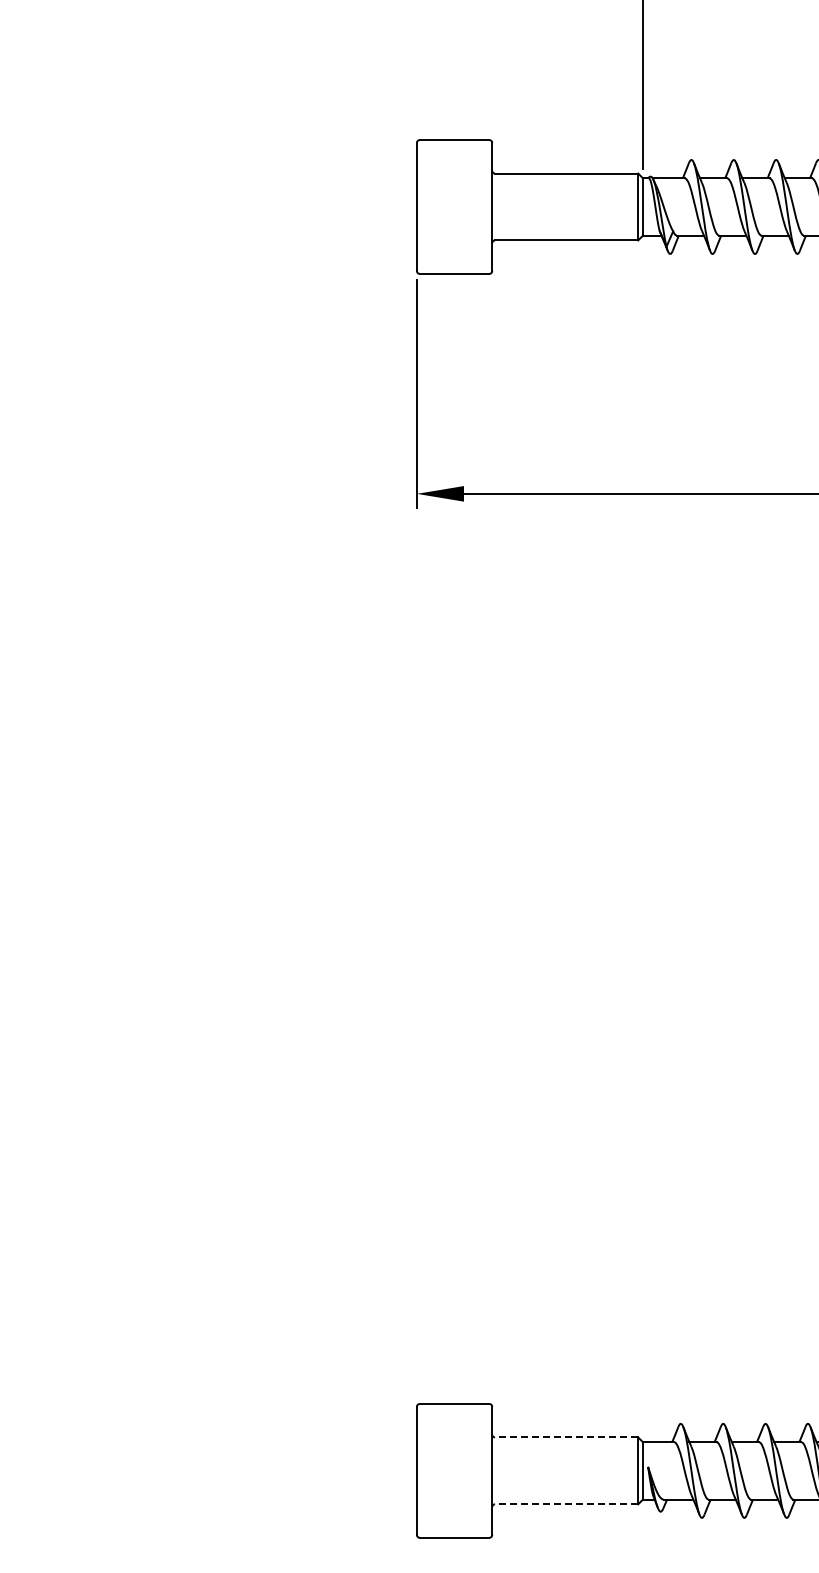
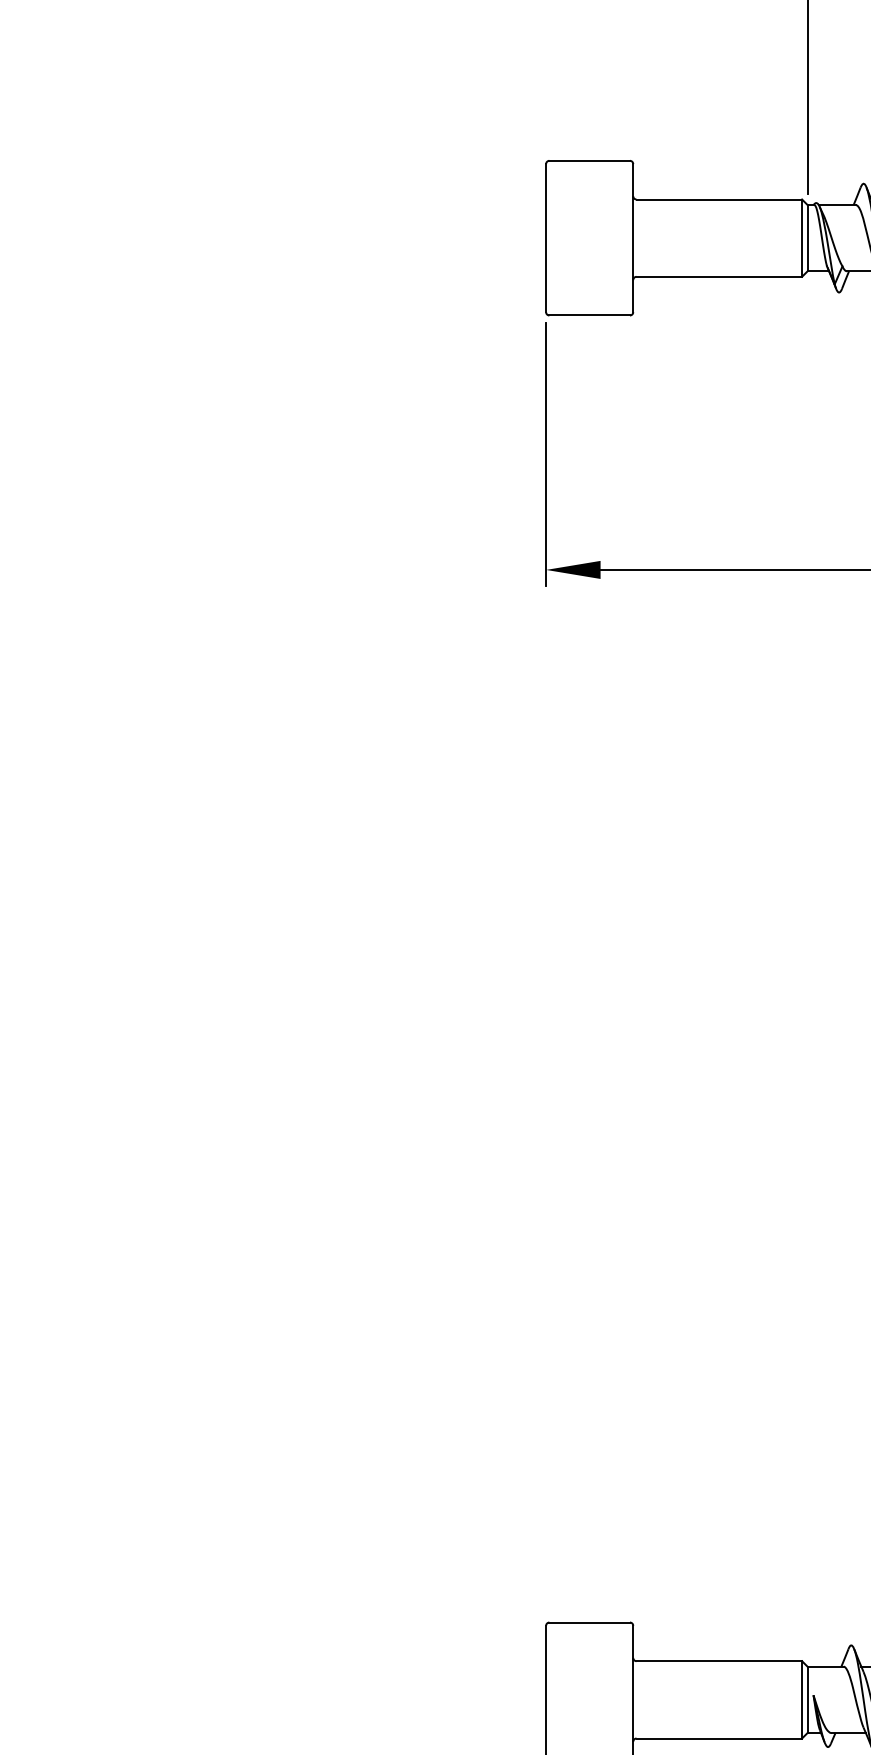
line: (566, 1437) -> (719, 1661), dashed -> solid
line: (566, 1504) -> (719, 1738), dashed -> solid

